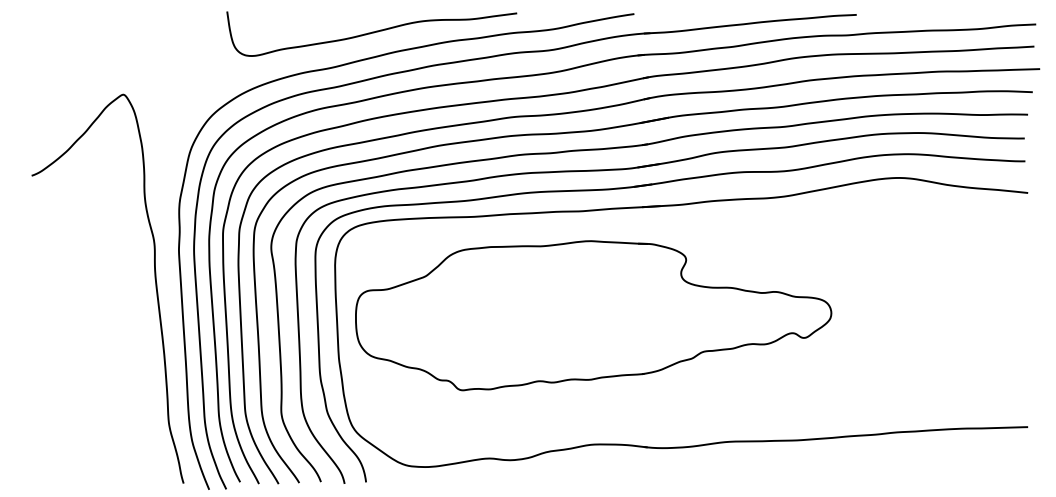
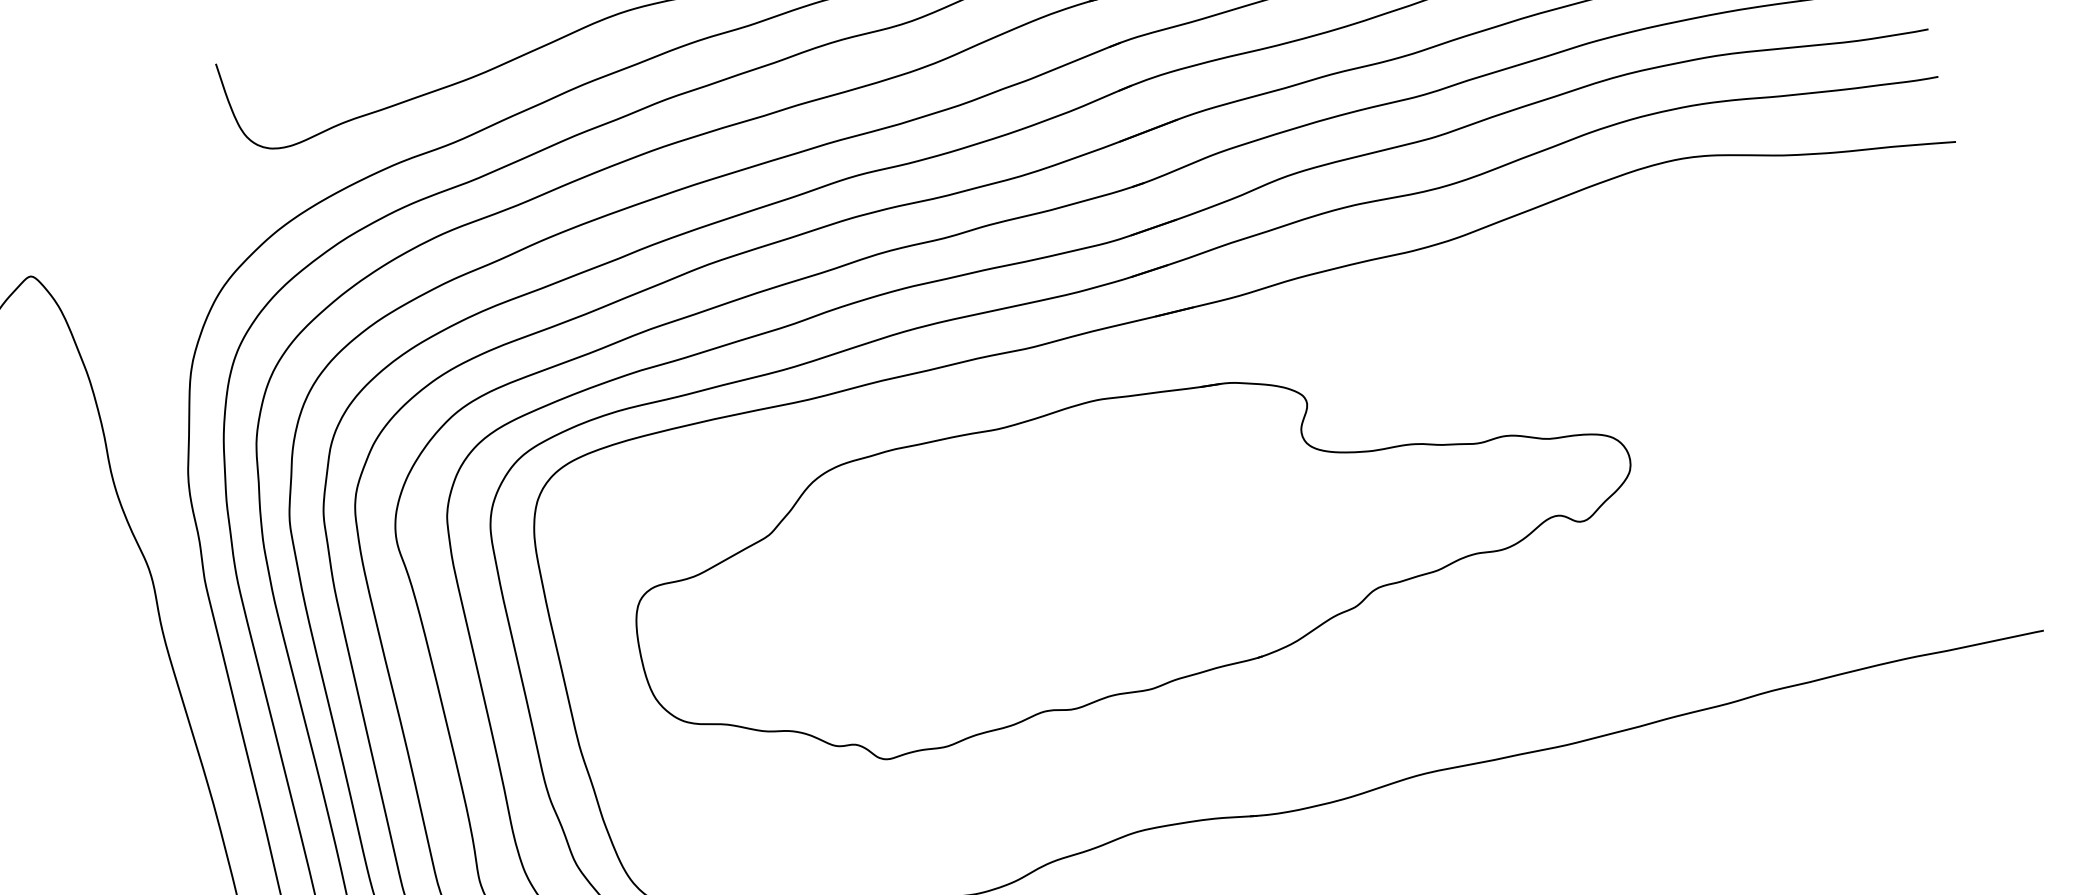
part: (593, 315) -> (1134, 553), moved

